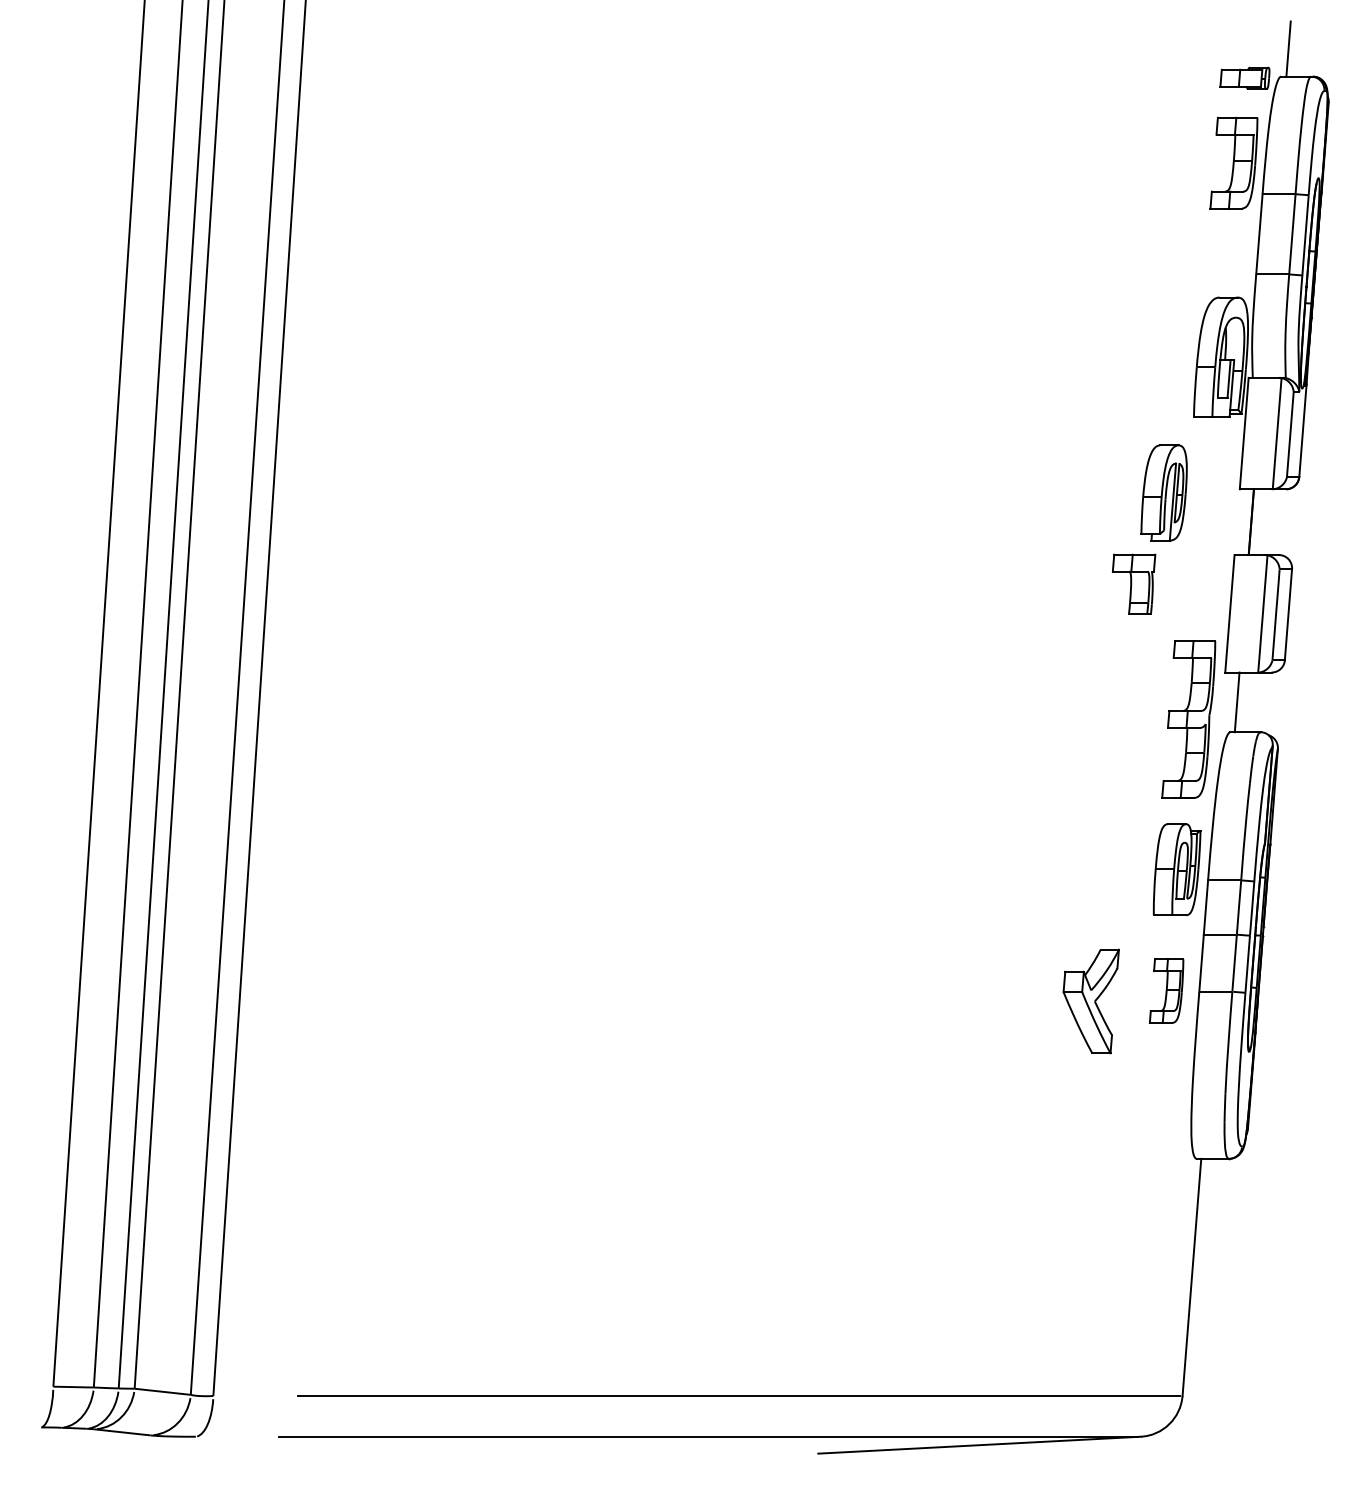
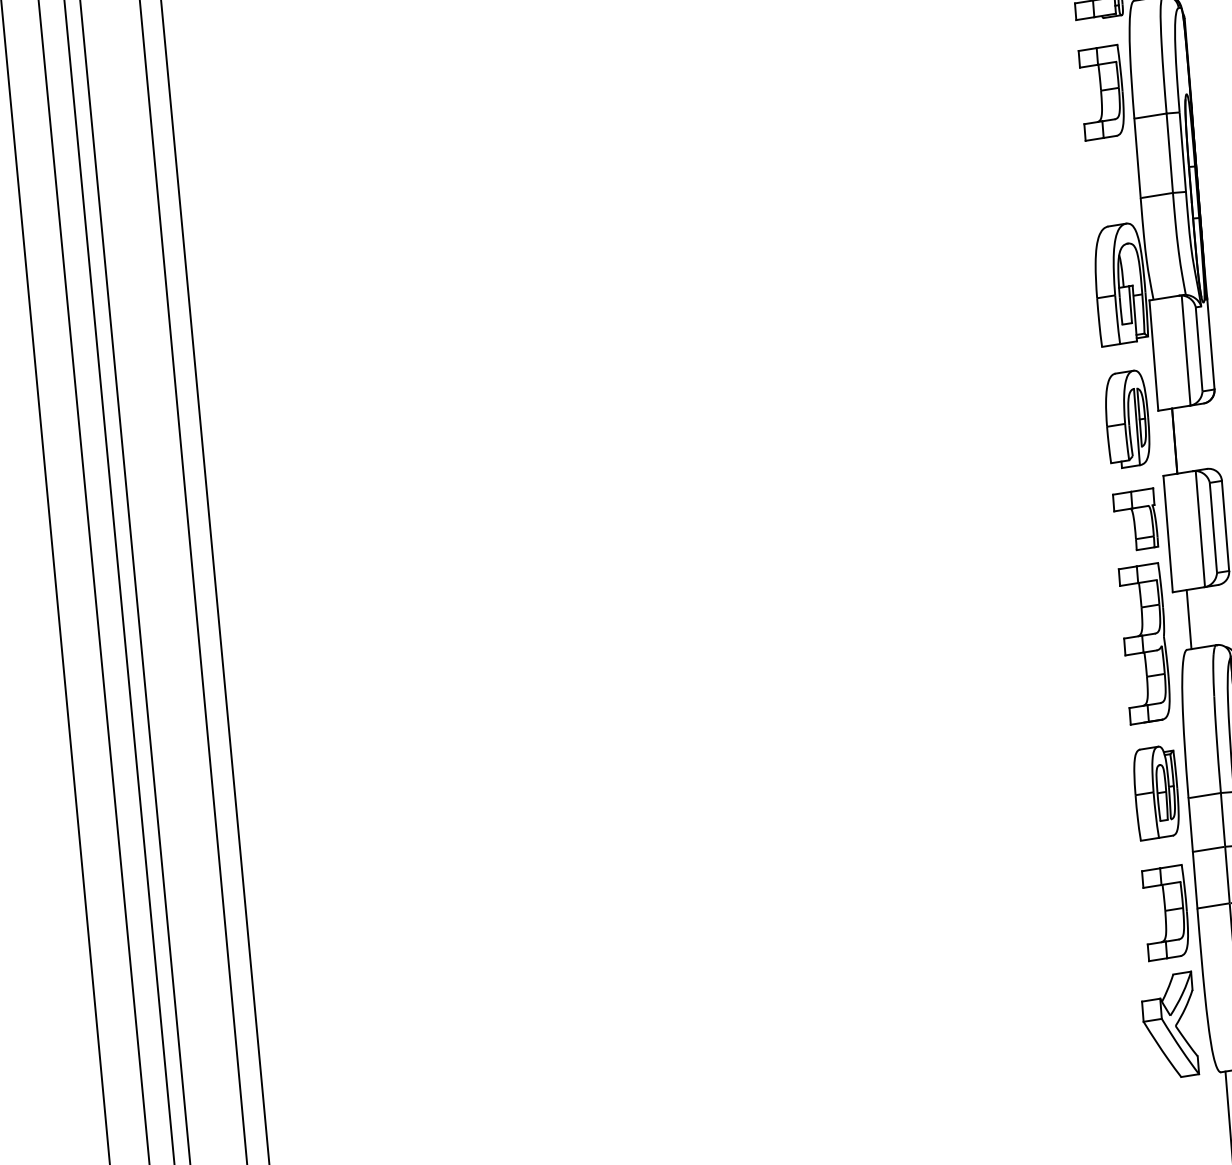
part: (1163, 492) -> (1126, 419), moved
part: (1134, 583) -> (1137, 519), moved
part: (1166, 990) -> (1165, 912), size x1.43
part: (1090, 1001) -> (1171, 1026), moved

